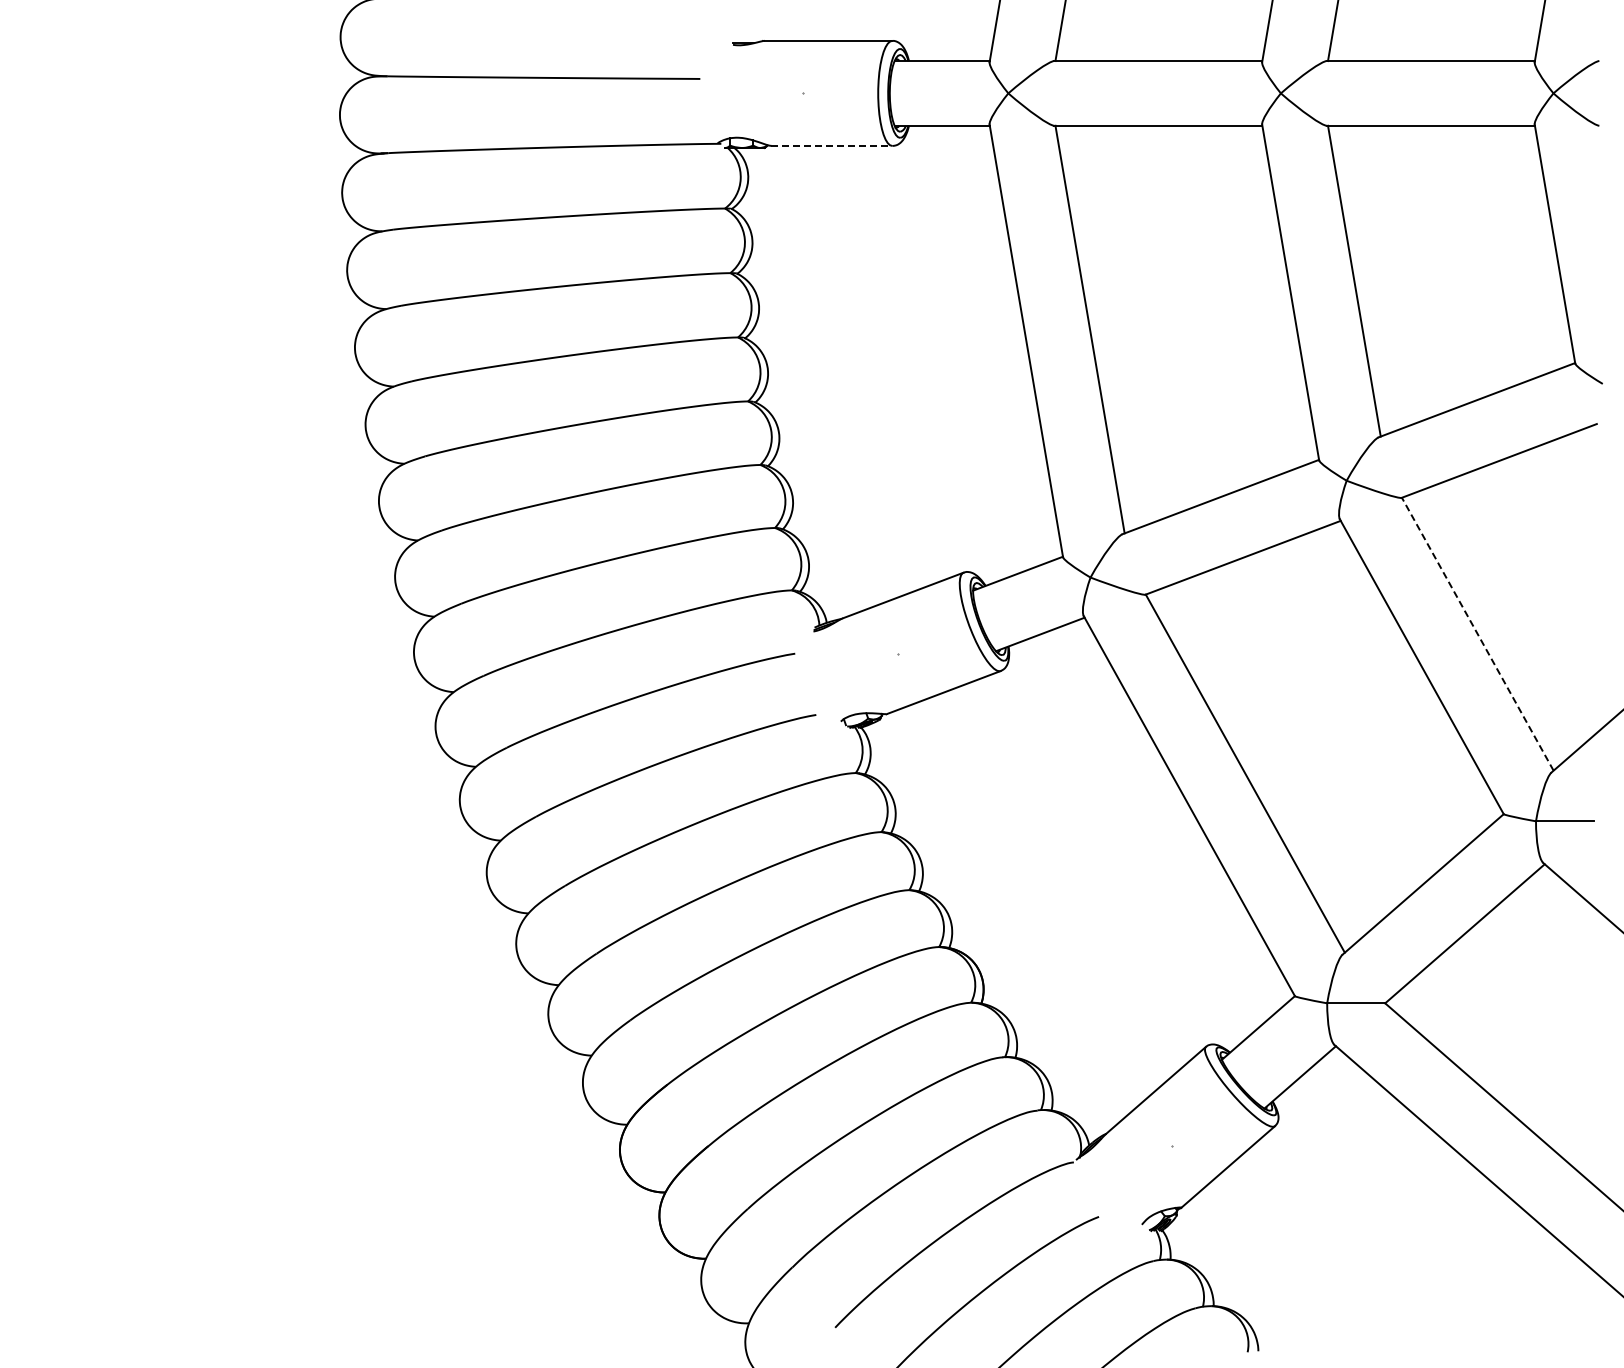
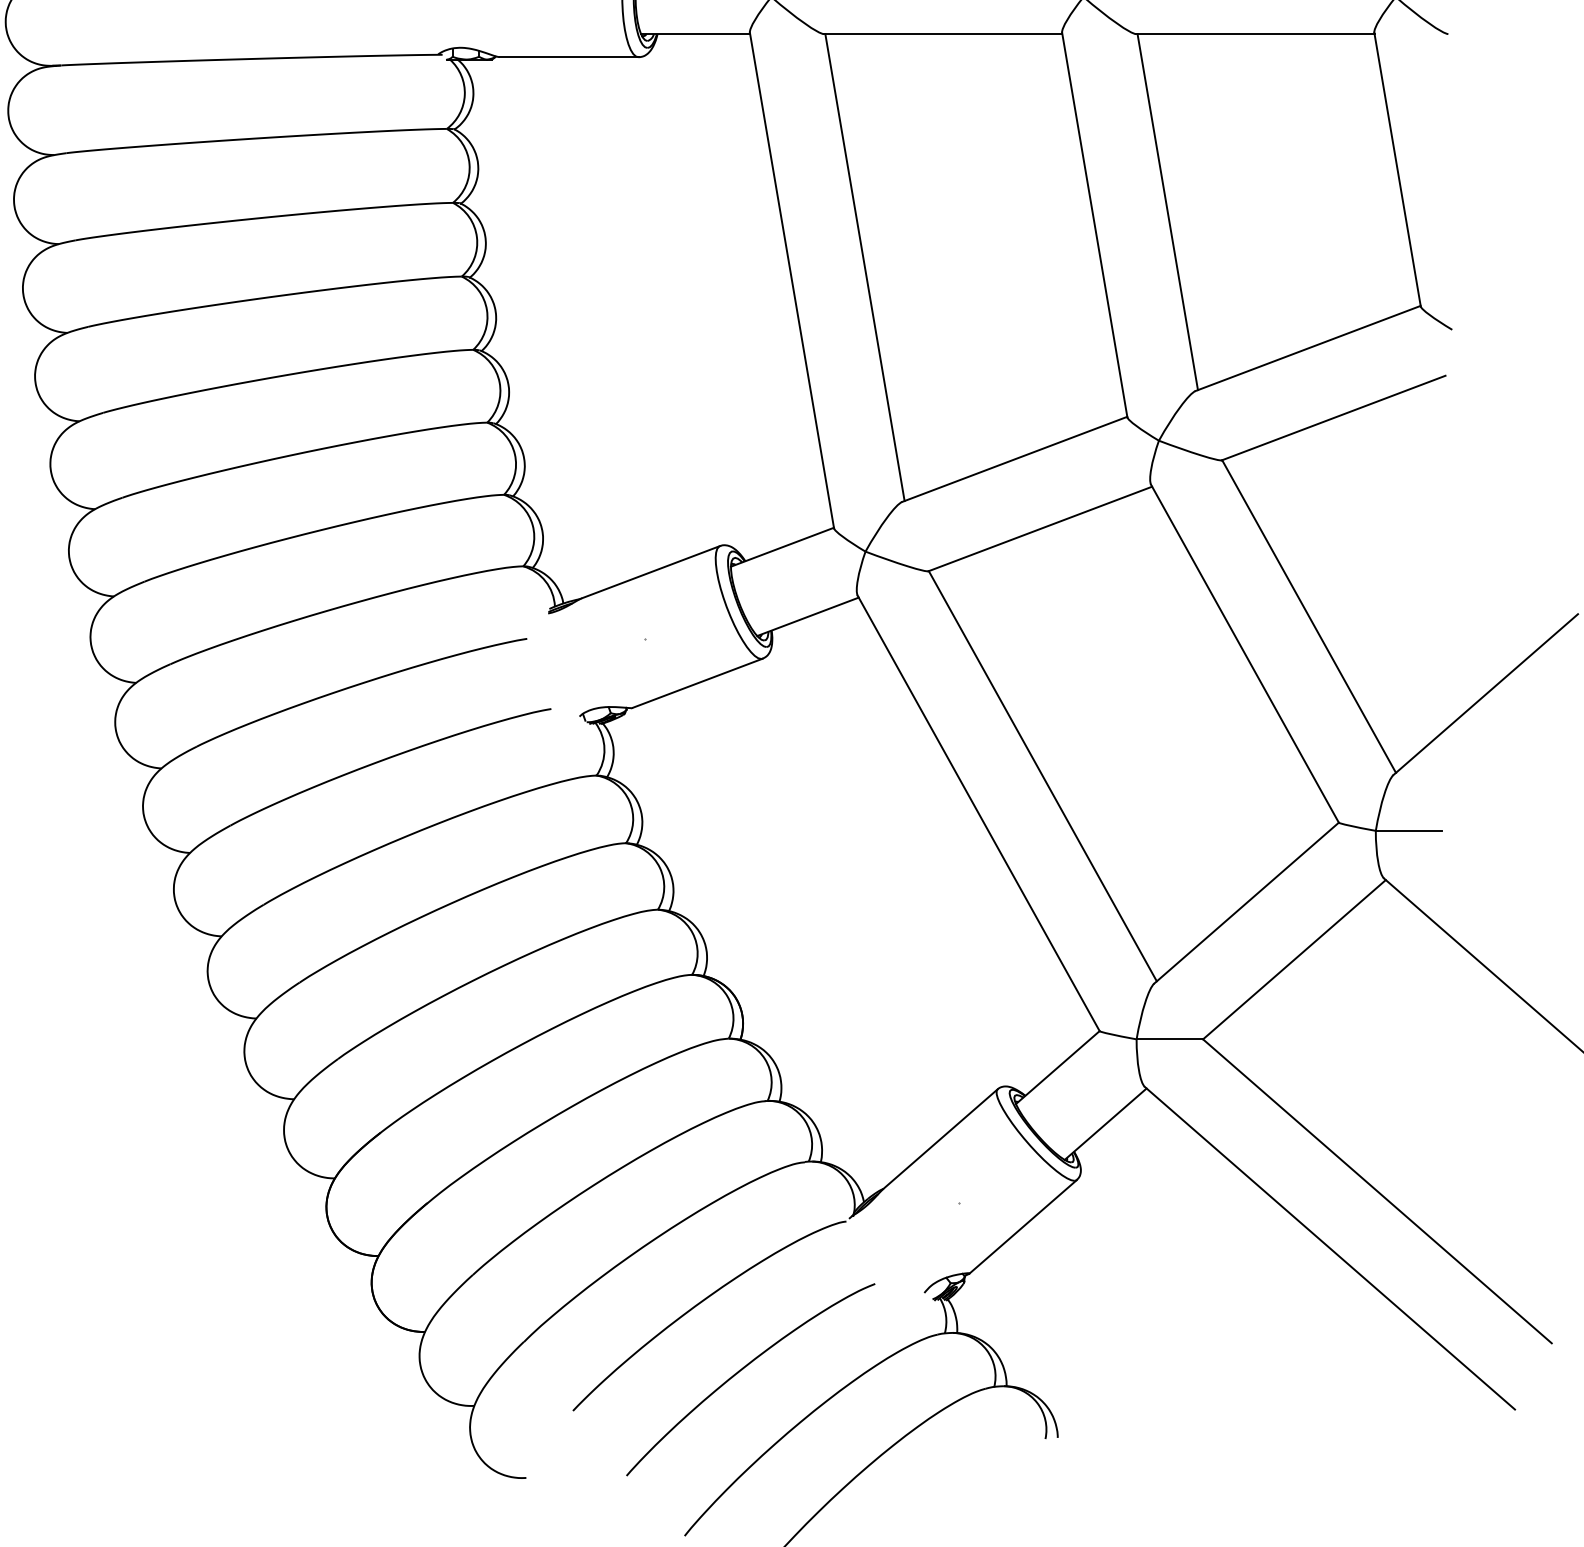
line: (831, 145) -> (568, 56), dashed -> solid
line: (1477, 633) -> (1308, 615), dashed -> solid

